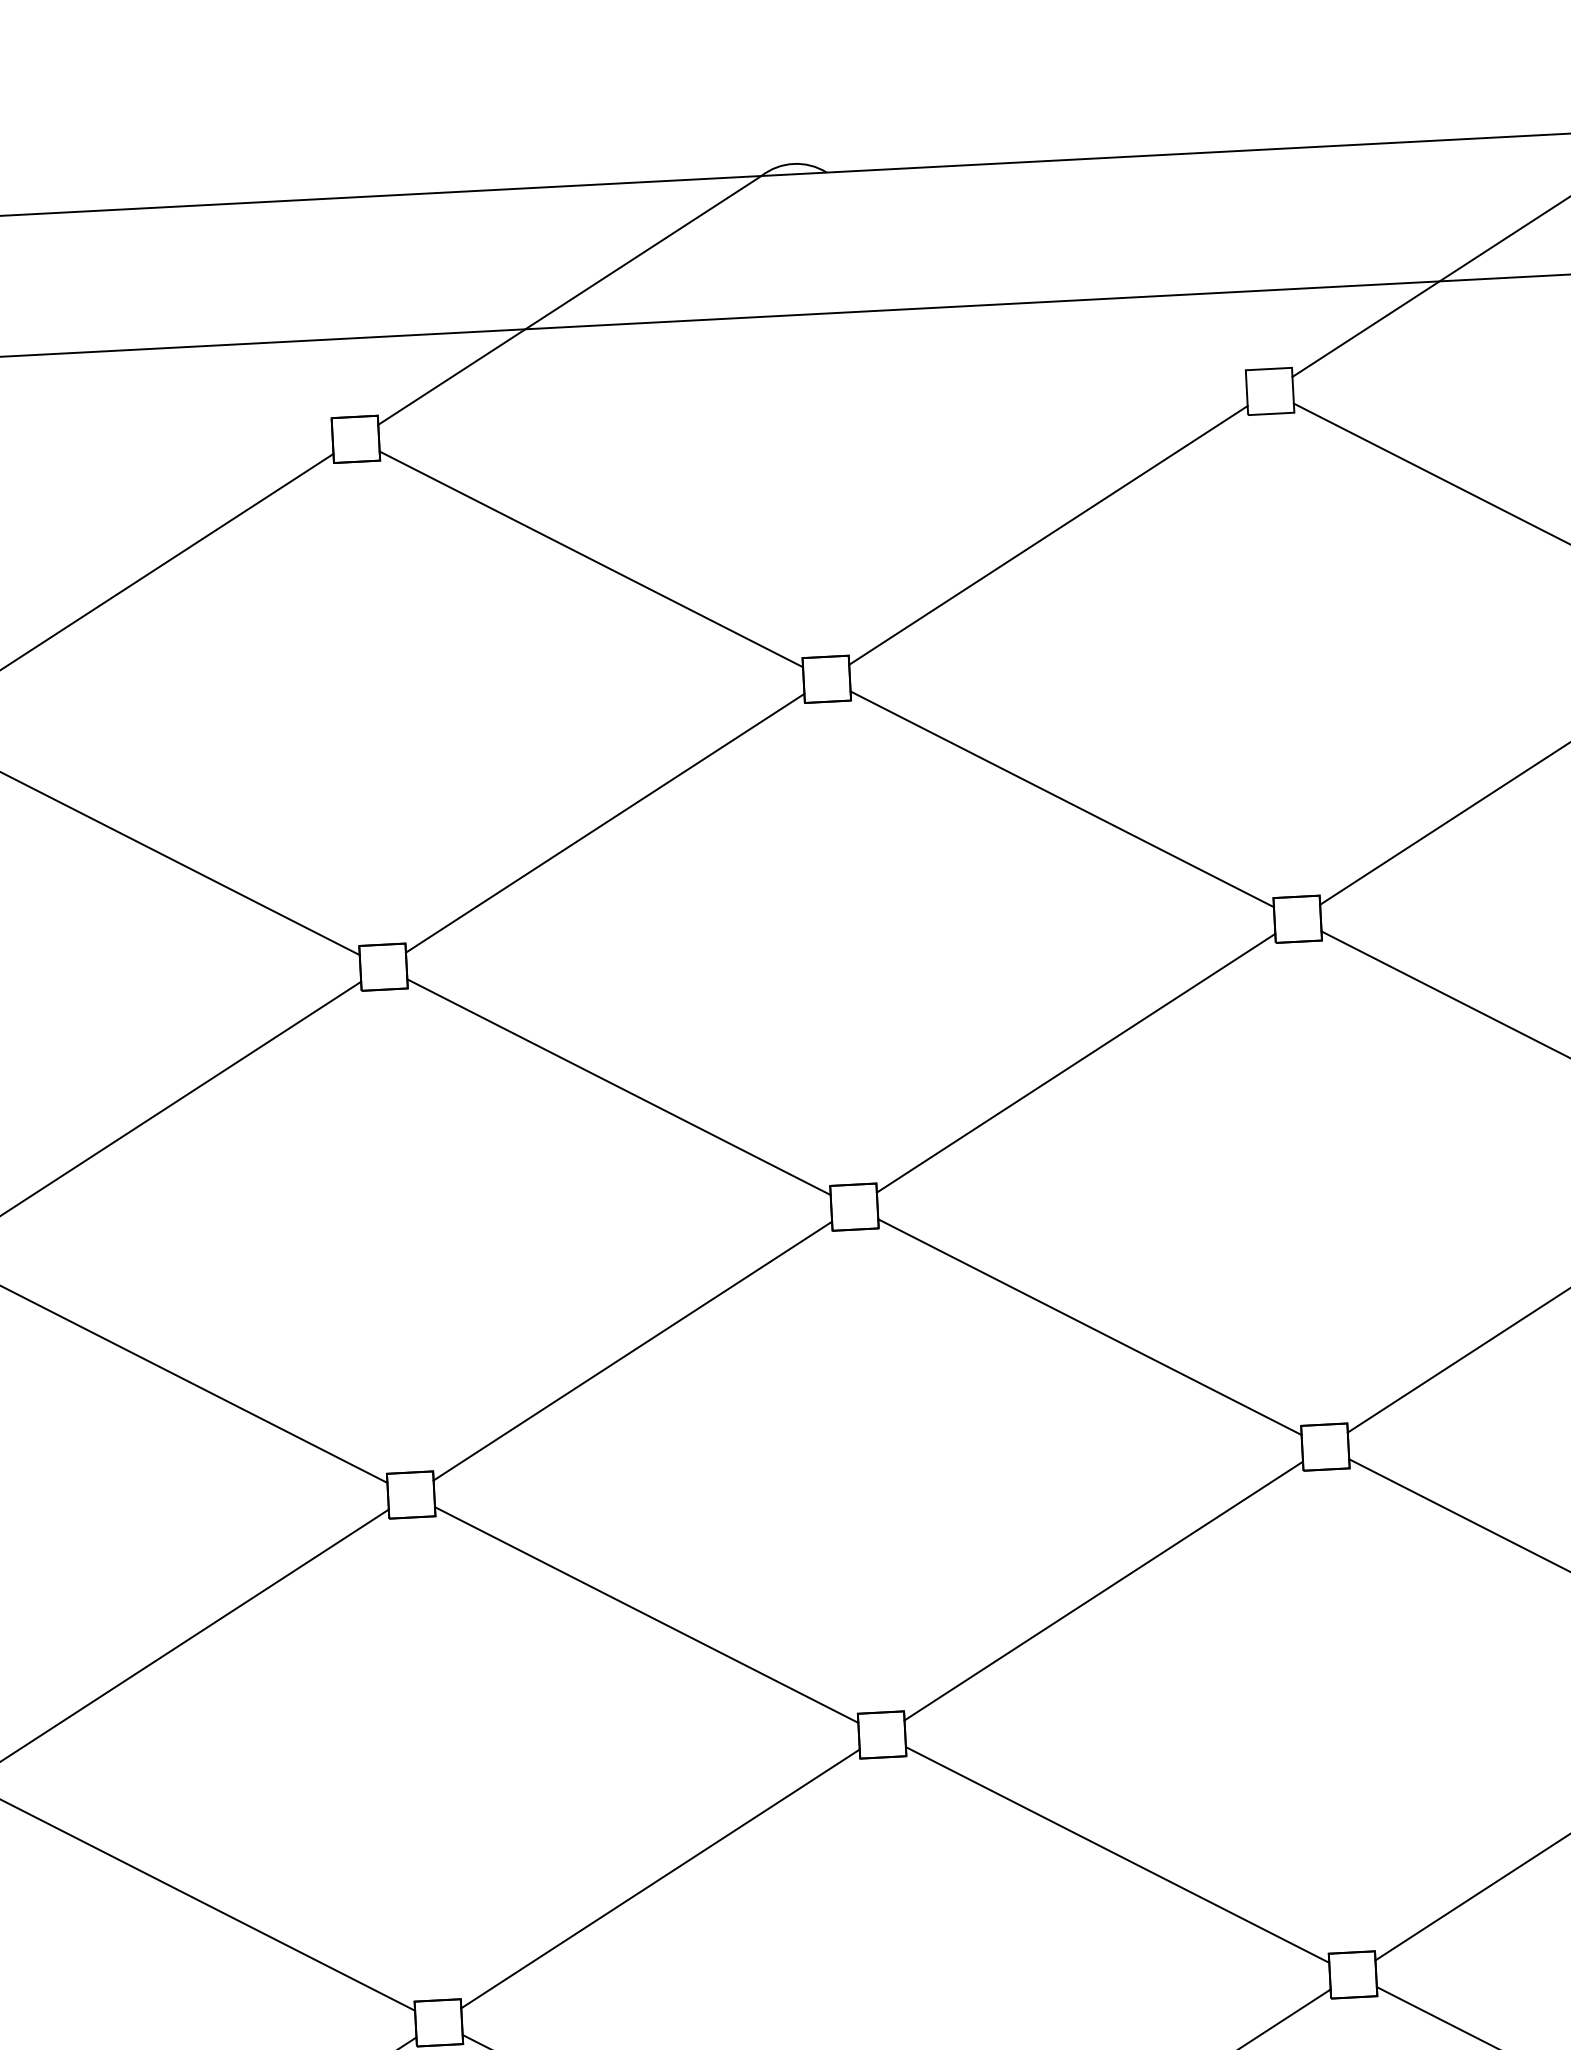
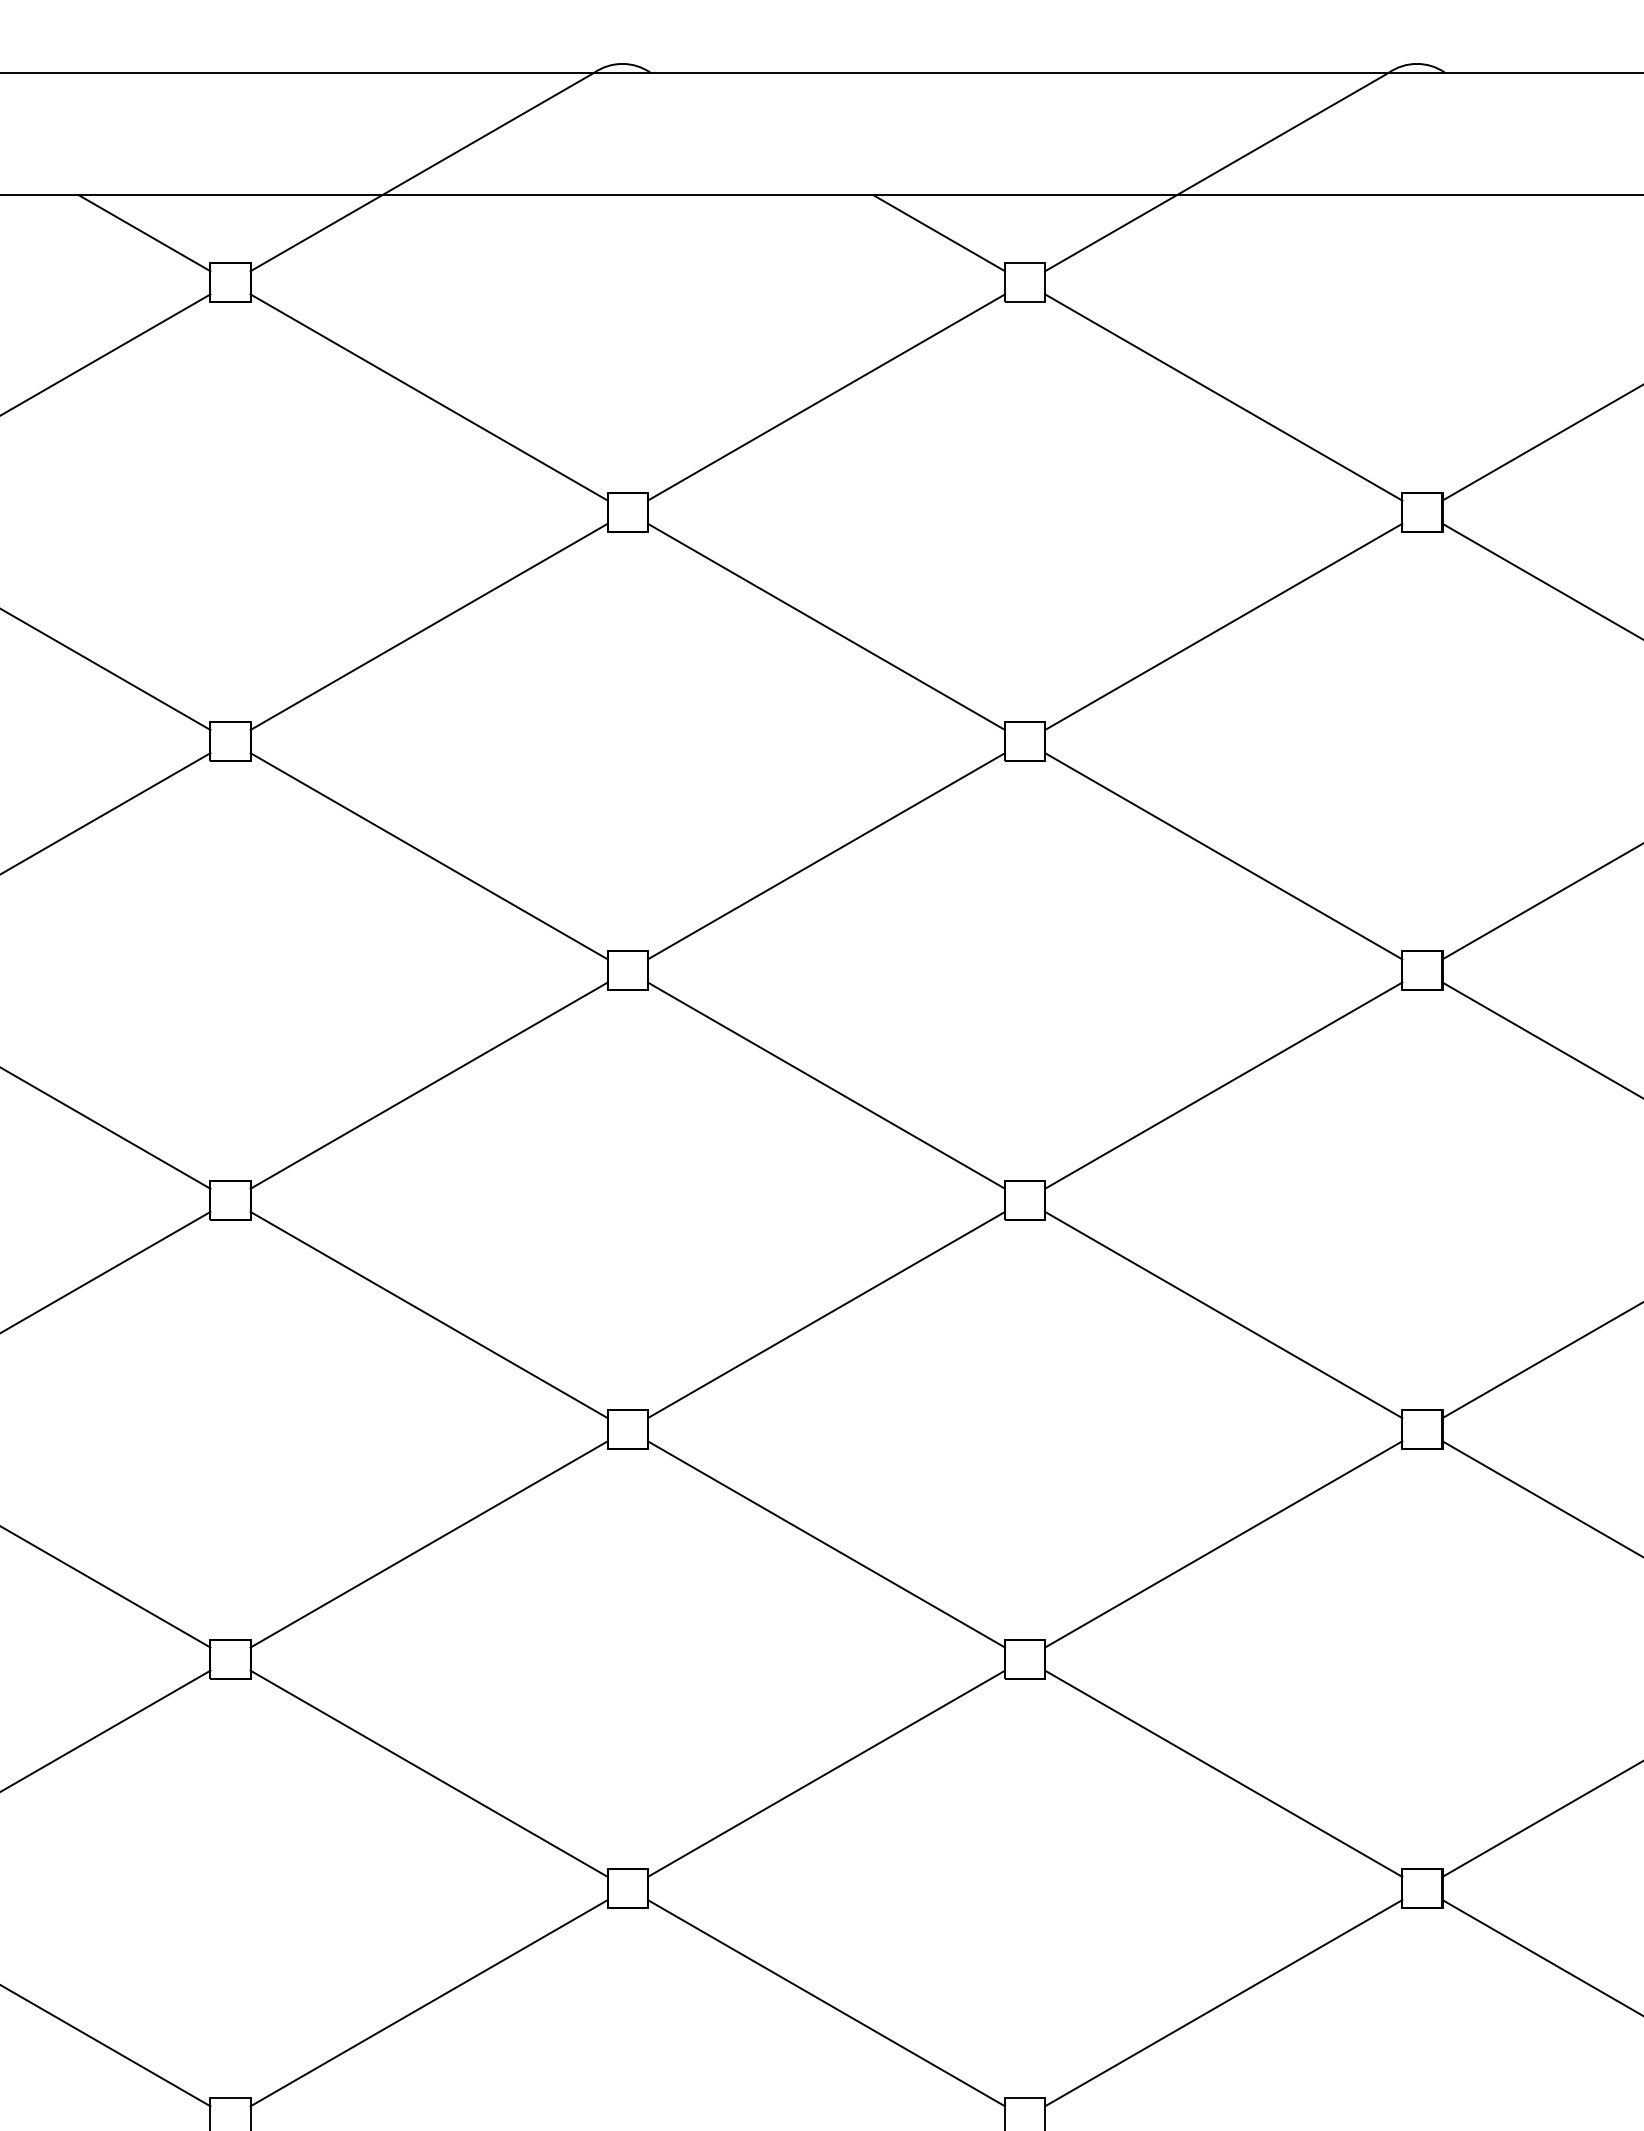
line: (1168, 339) -> (939, 233), added
line: (253, 387) -> (144, 233), added

